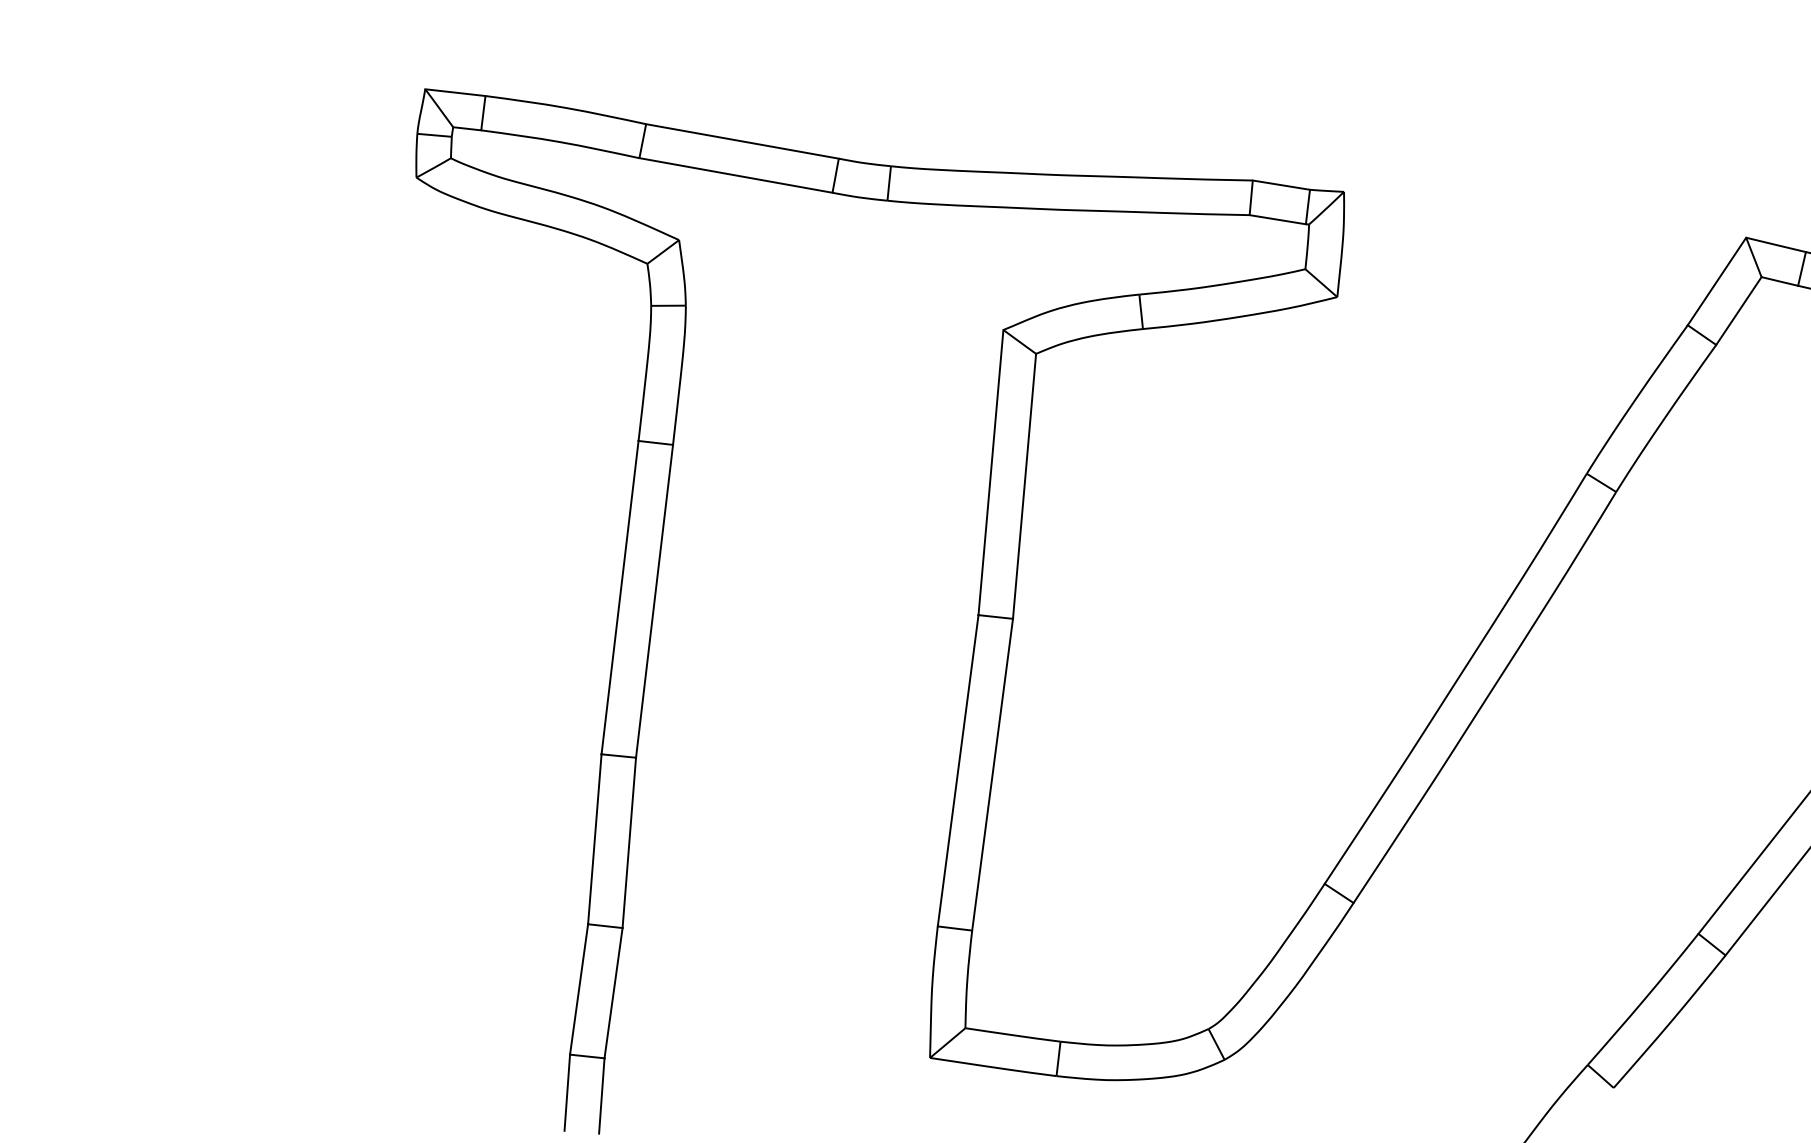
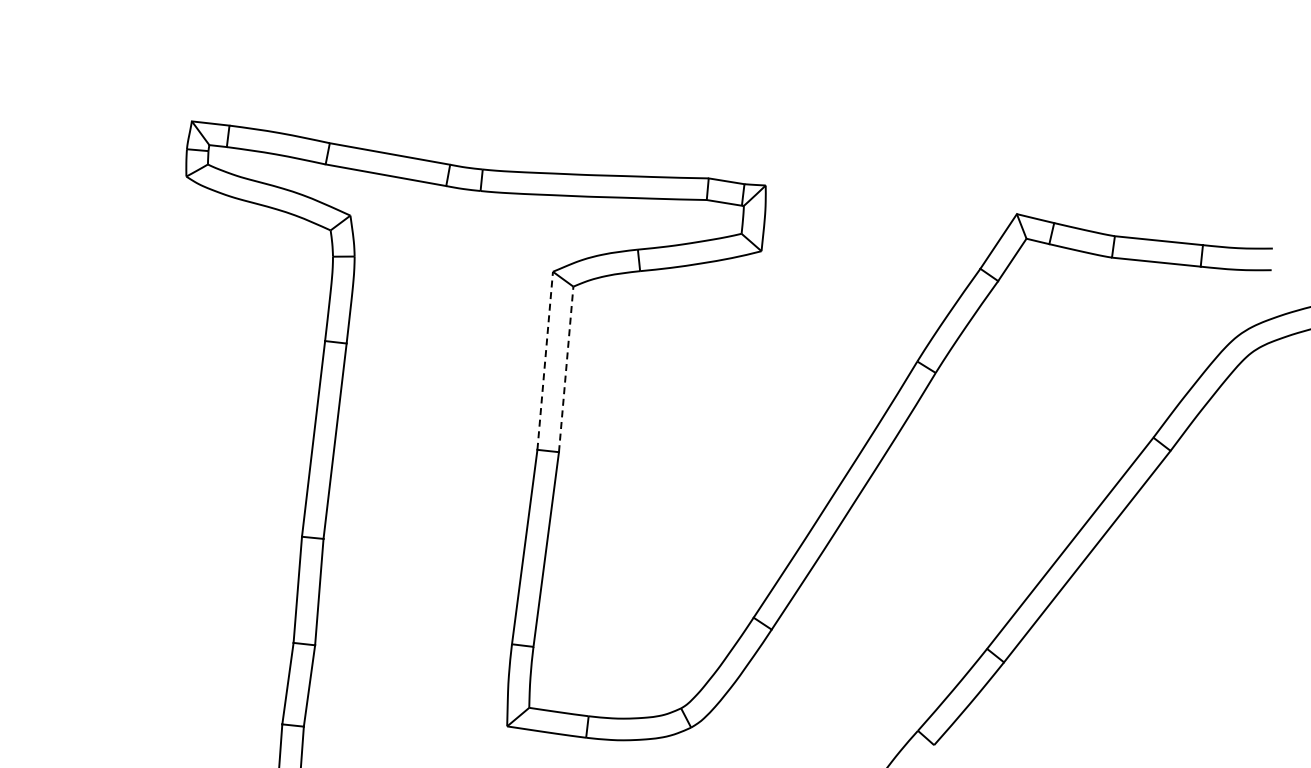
line: (991, 472) -> (545, 360), solid -> dashed
line: (1025, 484) -> (566, 368), solid -> dashed

